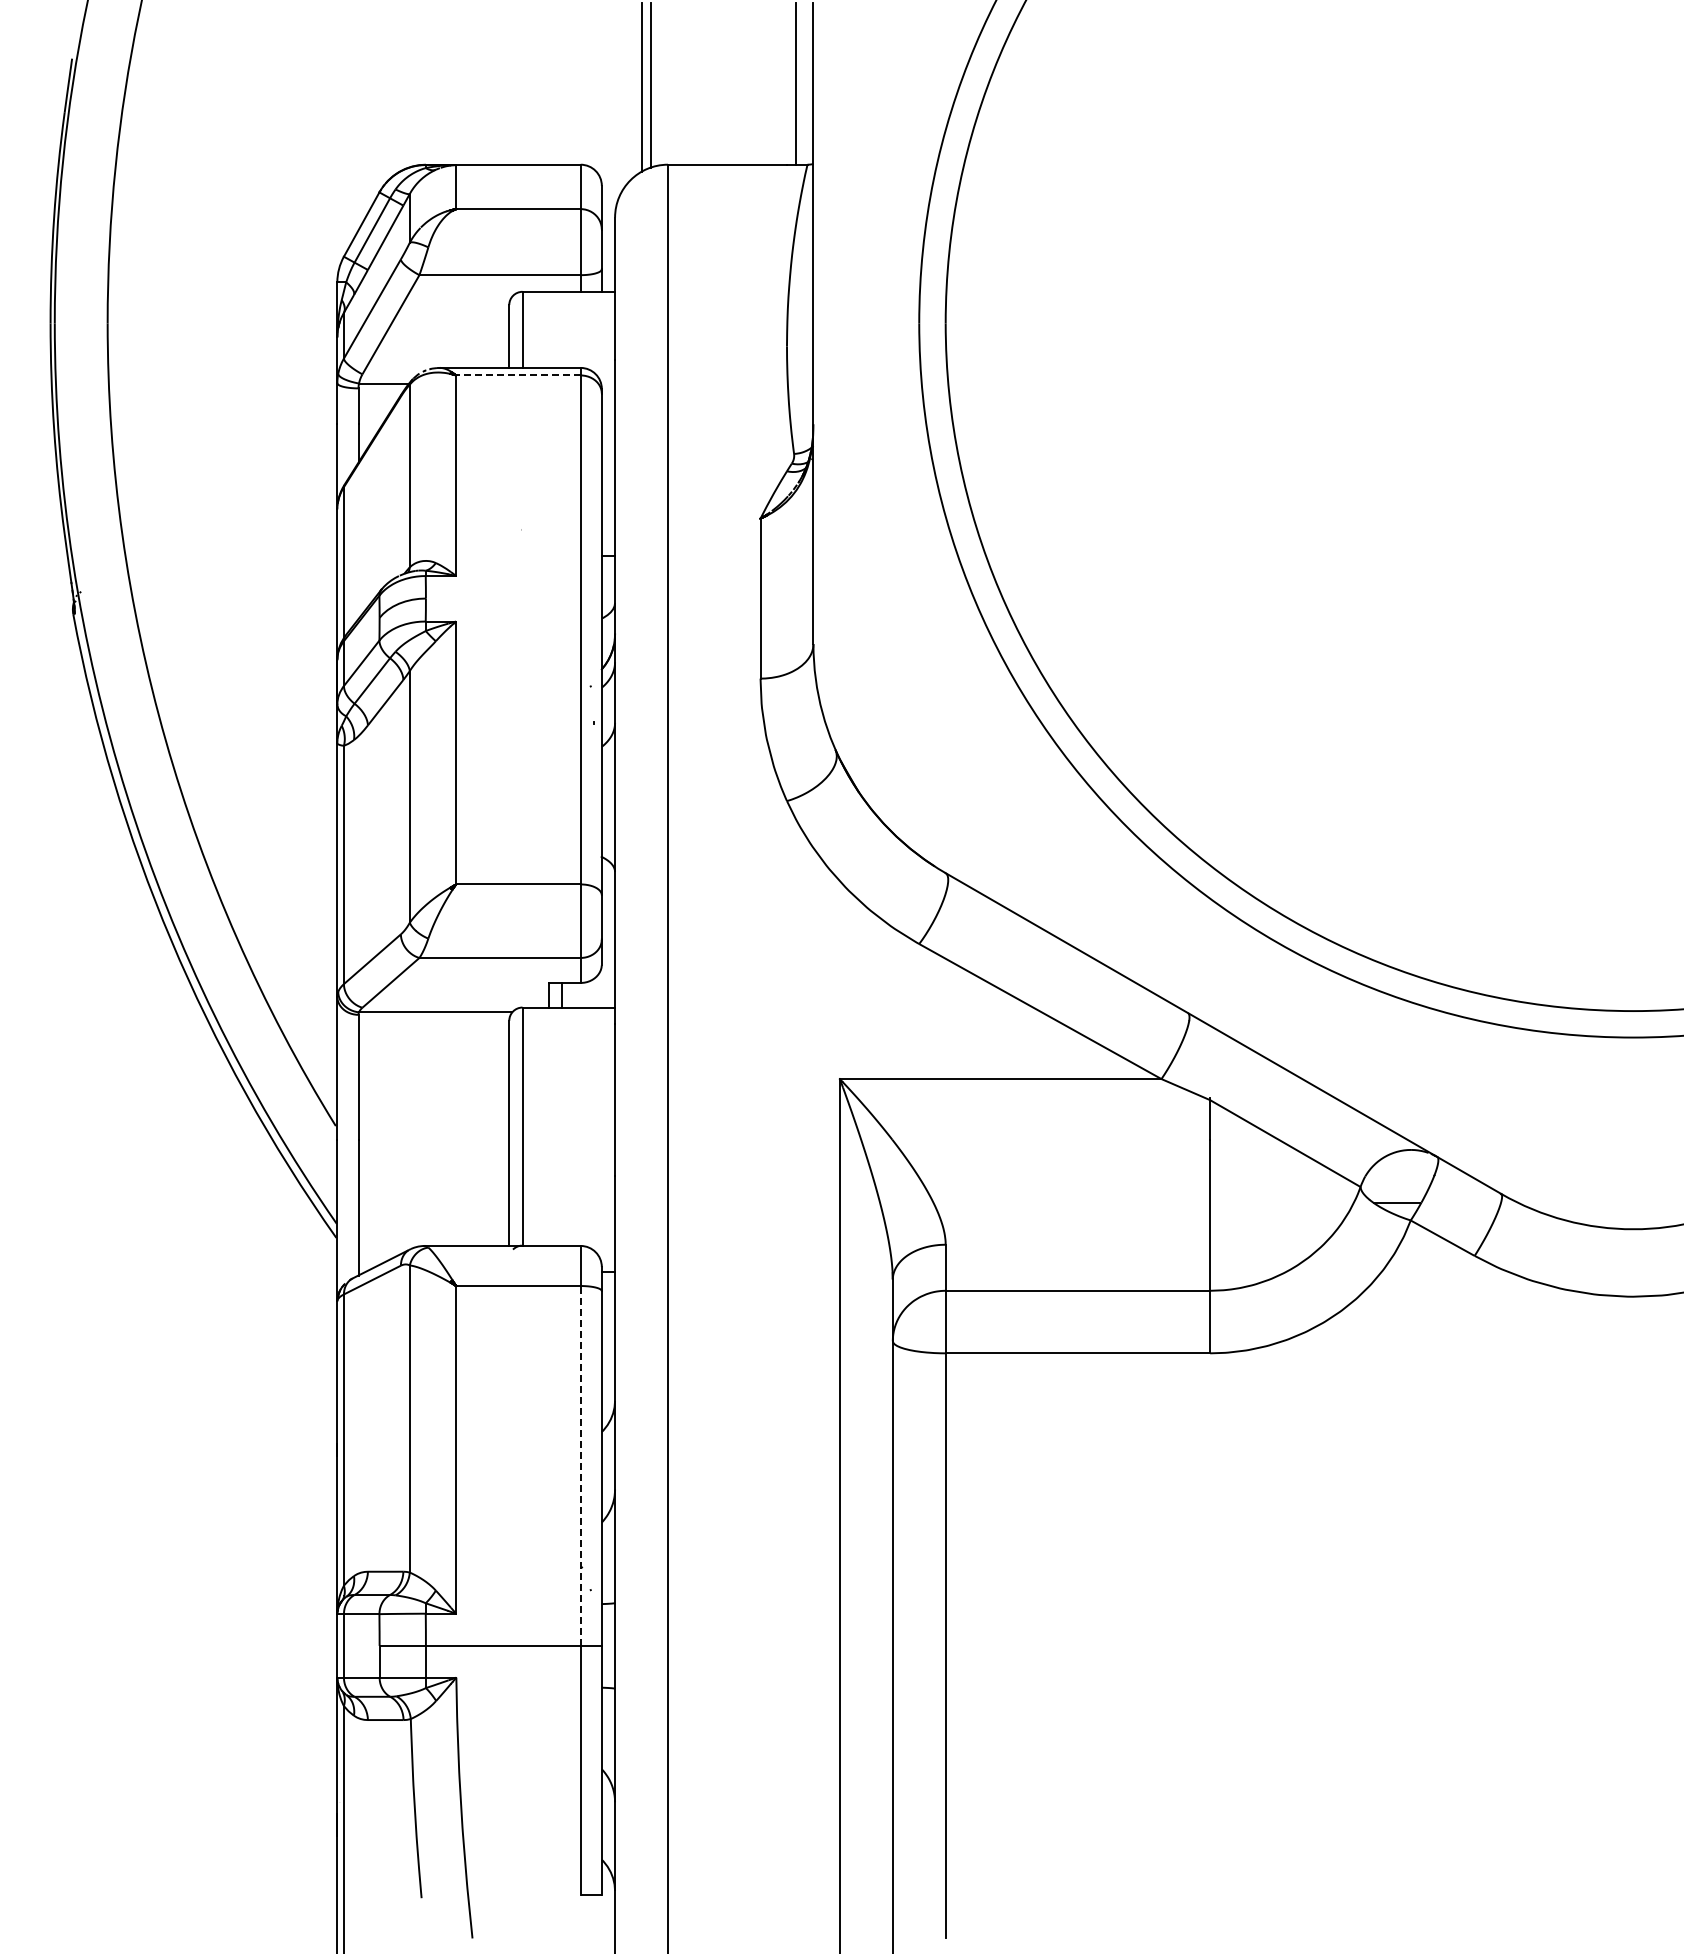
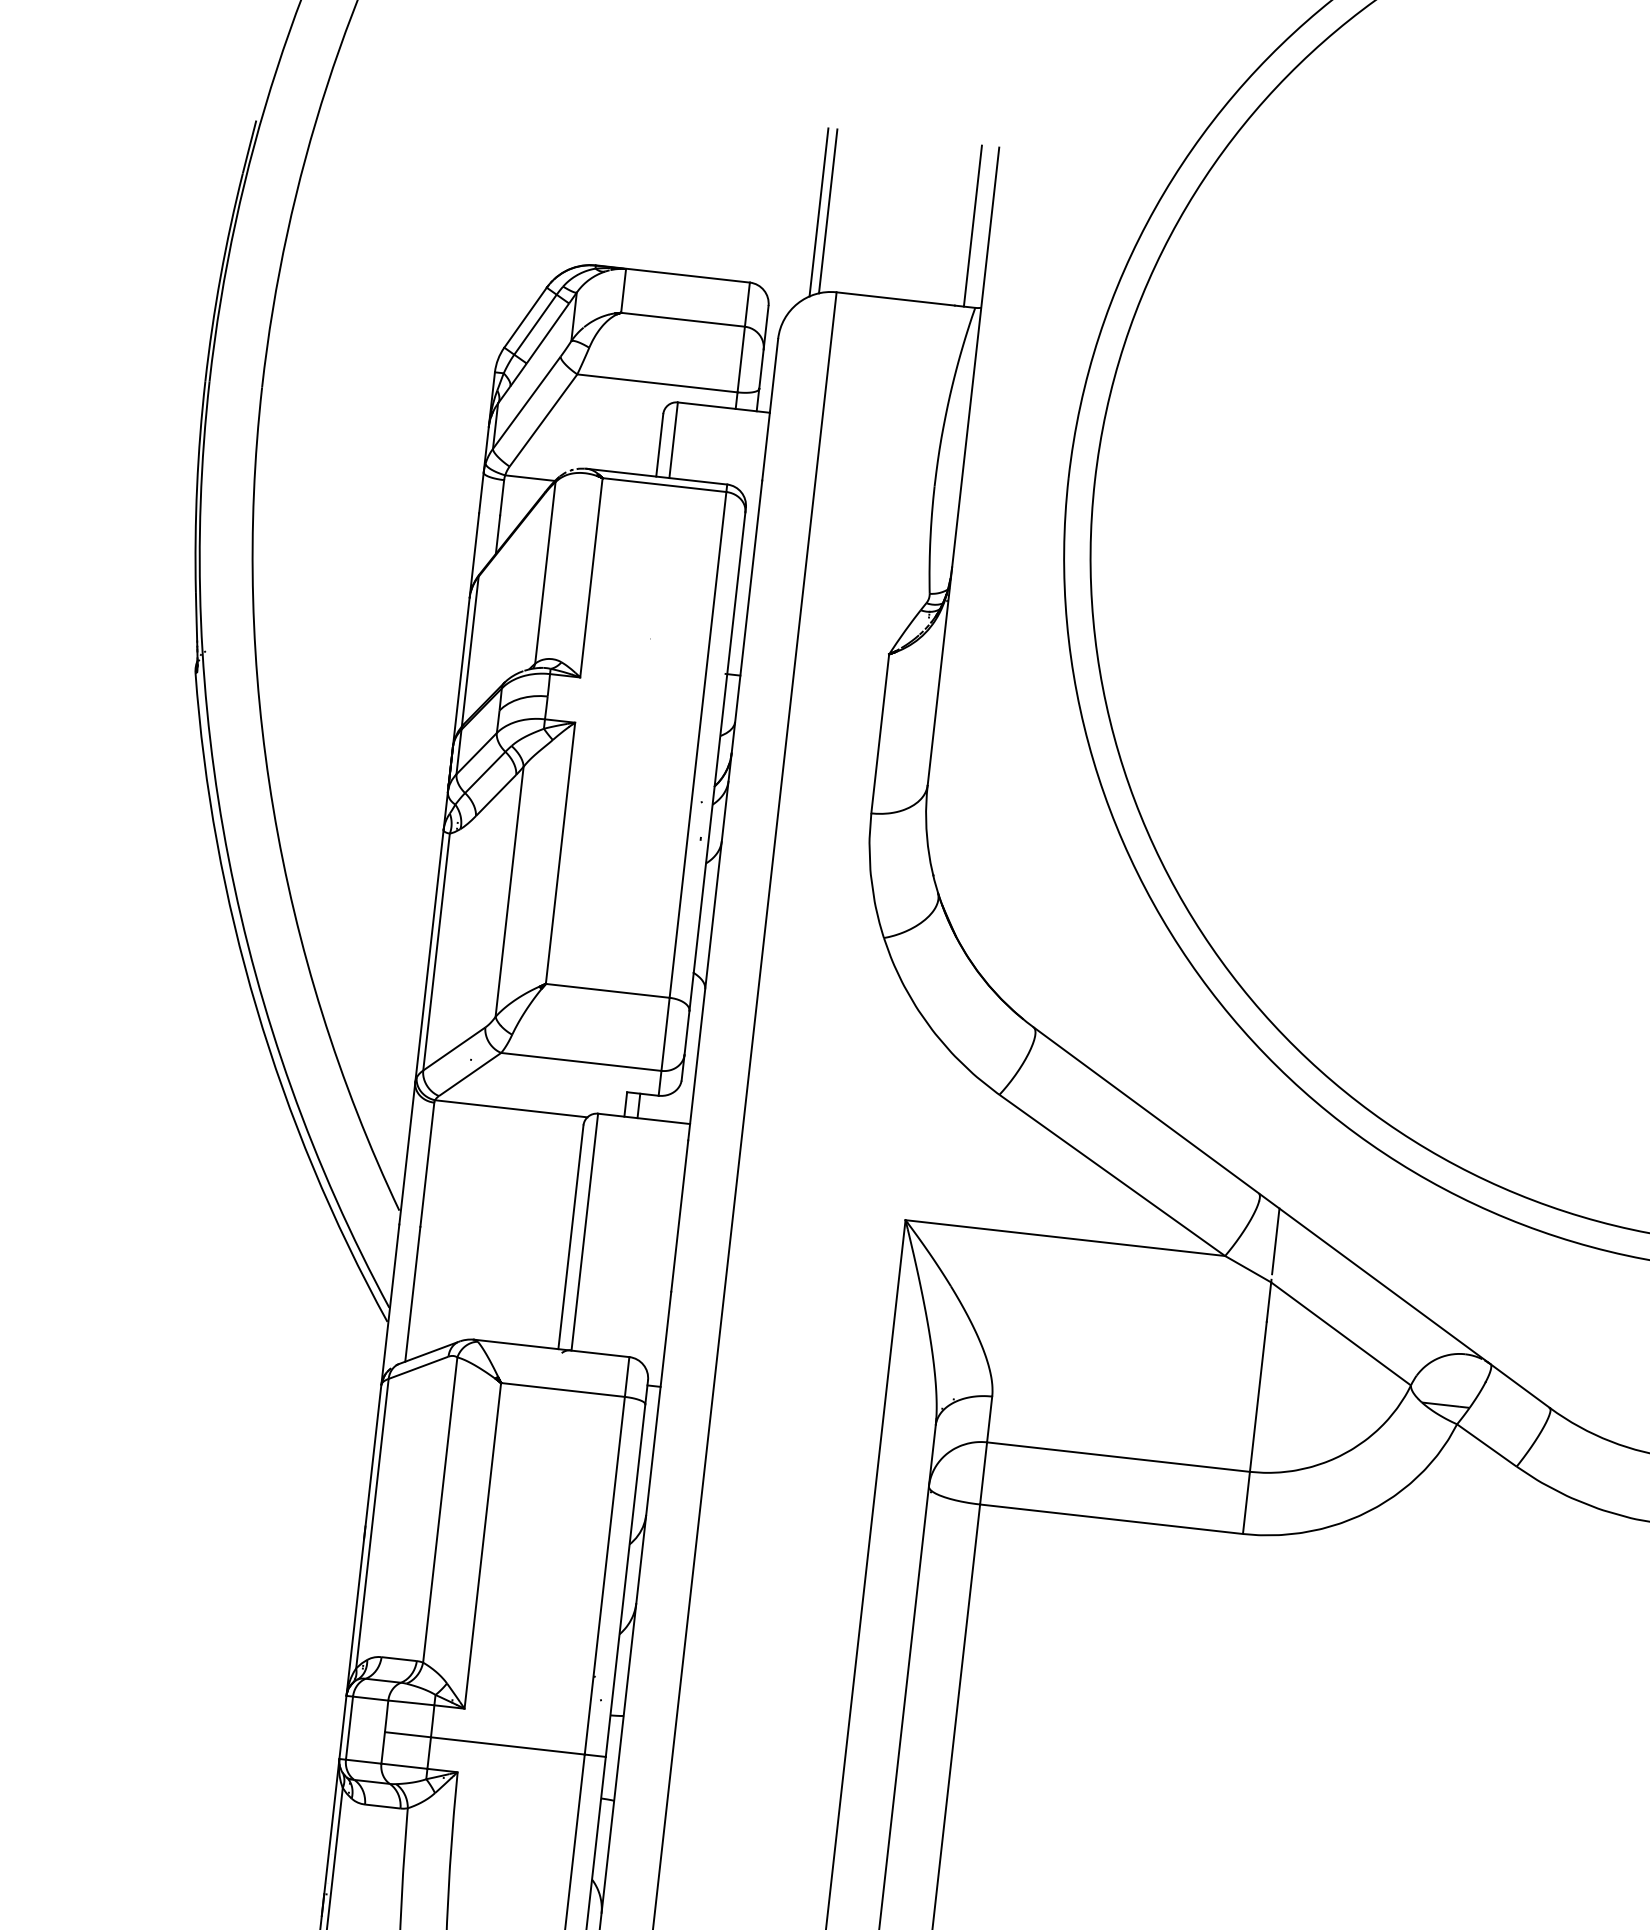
line: (517, 375) -> (663, 485), dashed -> solid
line: (1210, 1058) -> (1276, 1241), added
line: (580, 1465) -> (604, 1575), dashed -> solid

